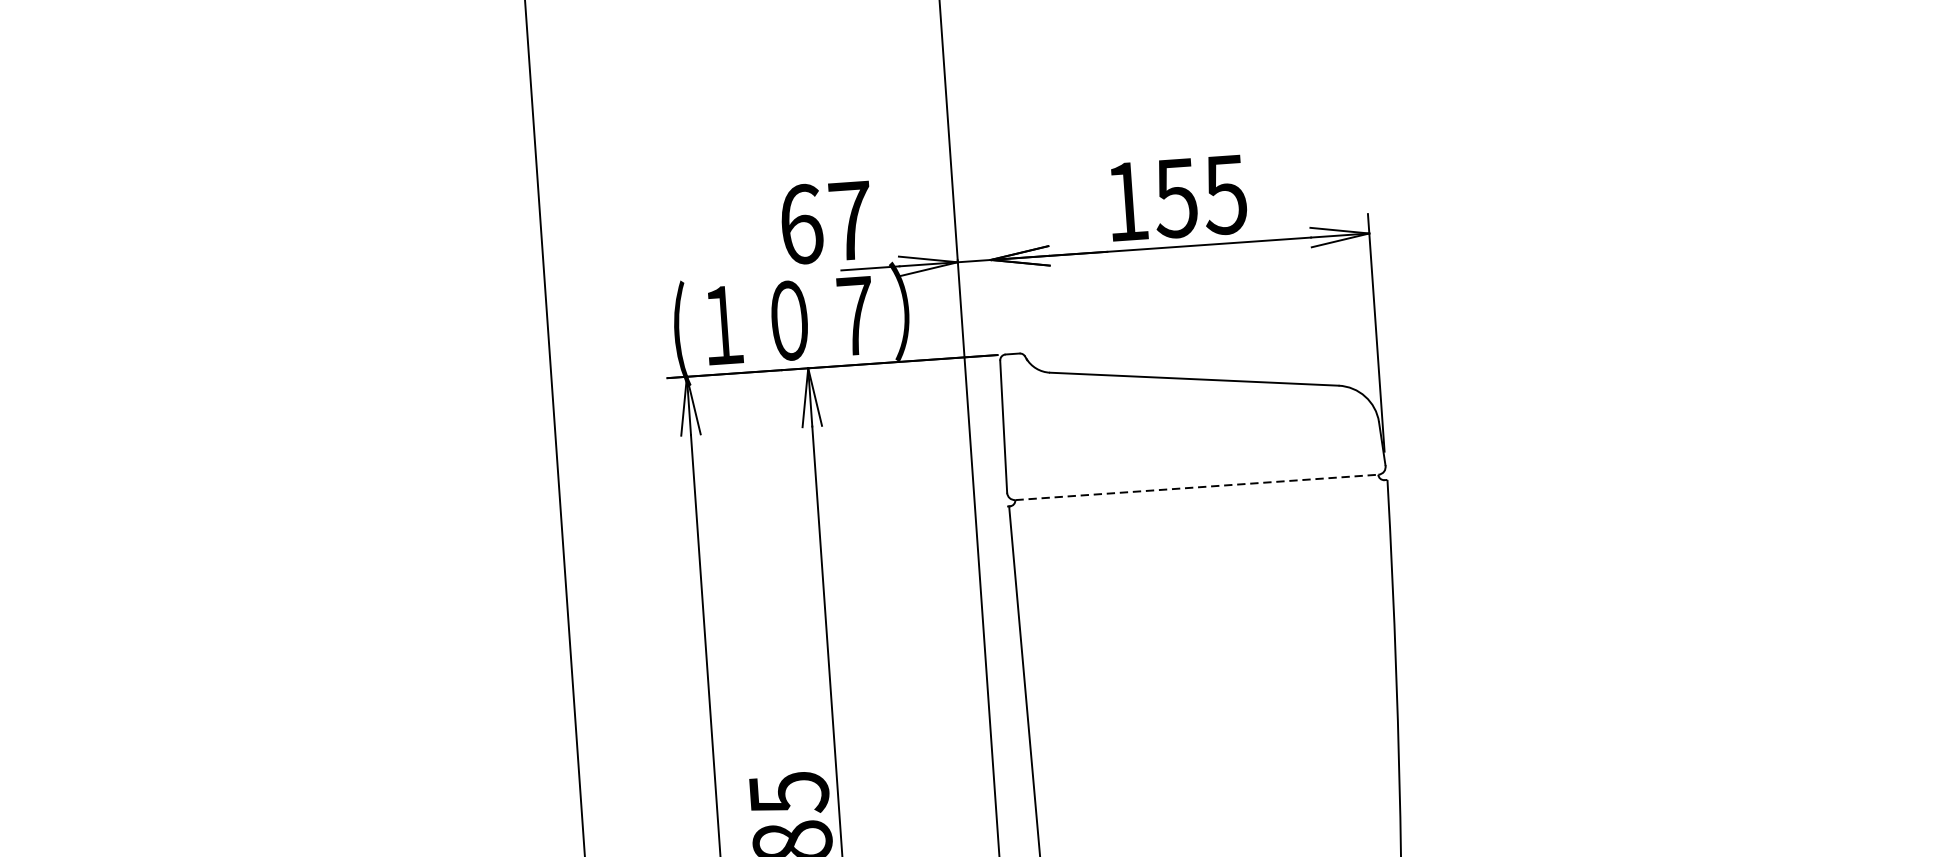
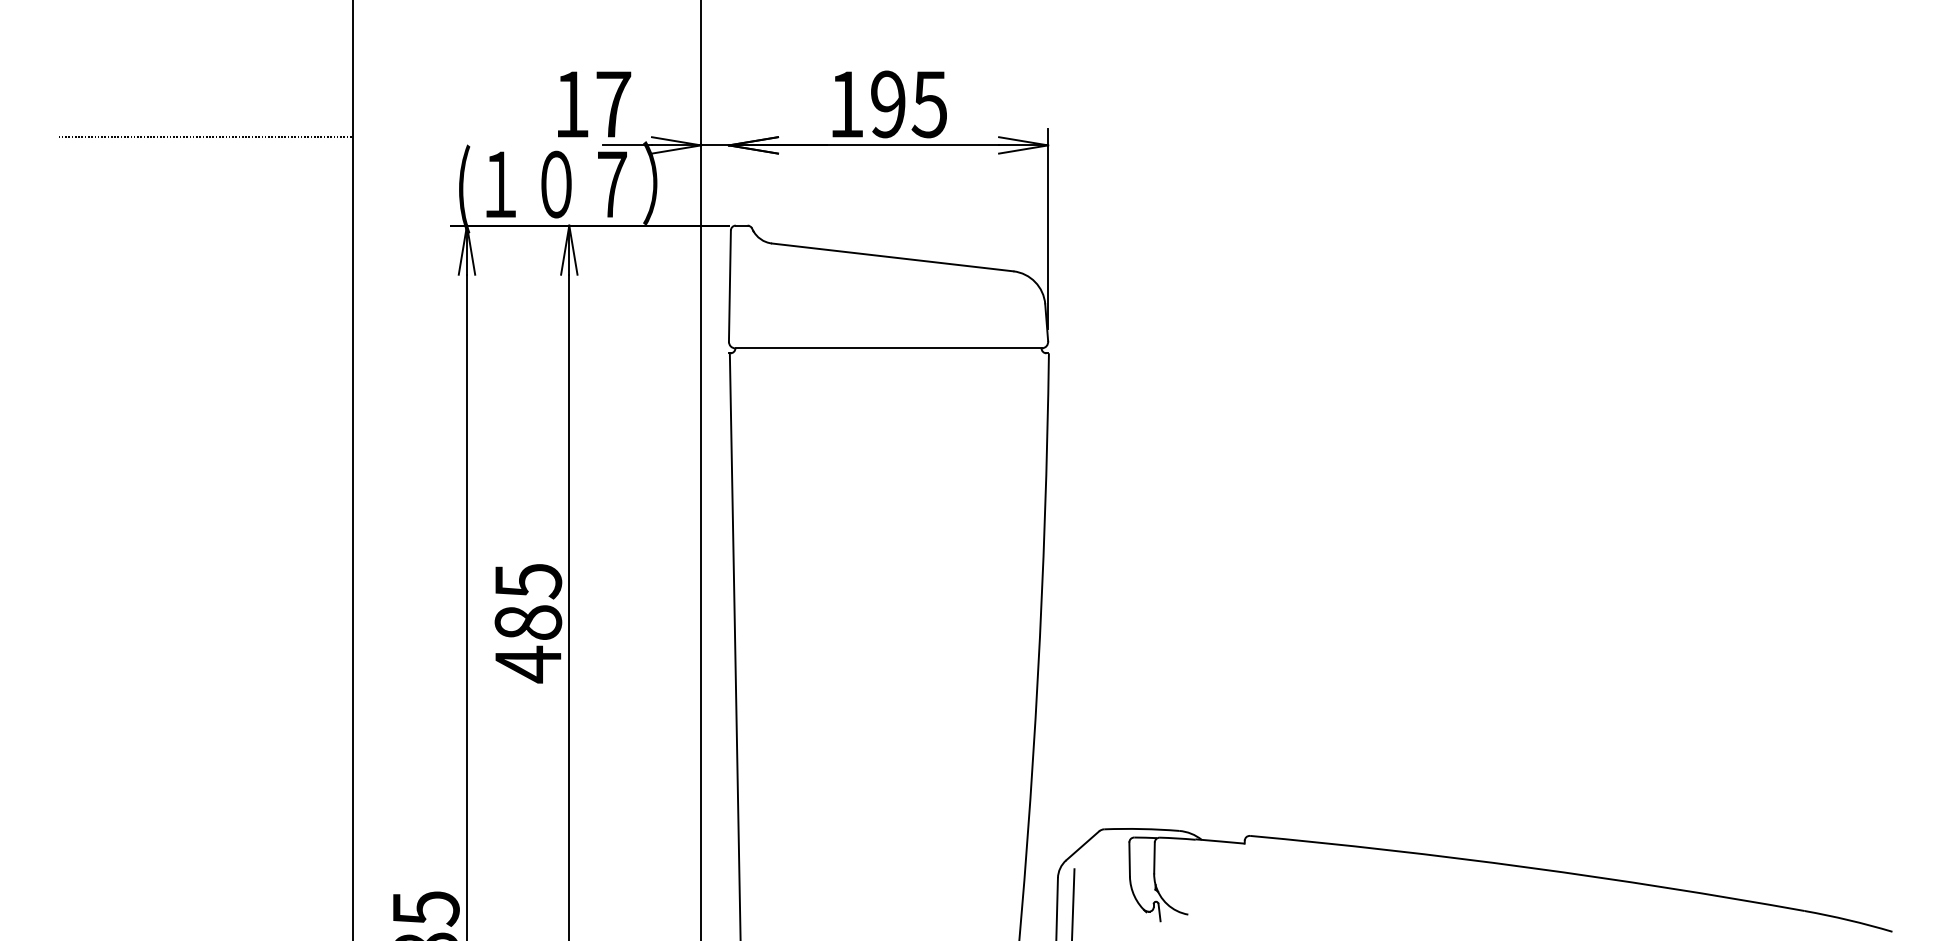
text: (1175, 198) -> (887, 104), 155 -> 195
text: (801, 224) -> (572, 104), 67 -> 17
line: (369, 293) -> (205, 137), added
line: (1198, 487) -> (889, 348), dashed -> solid

